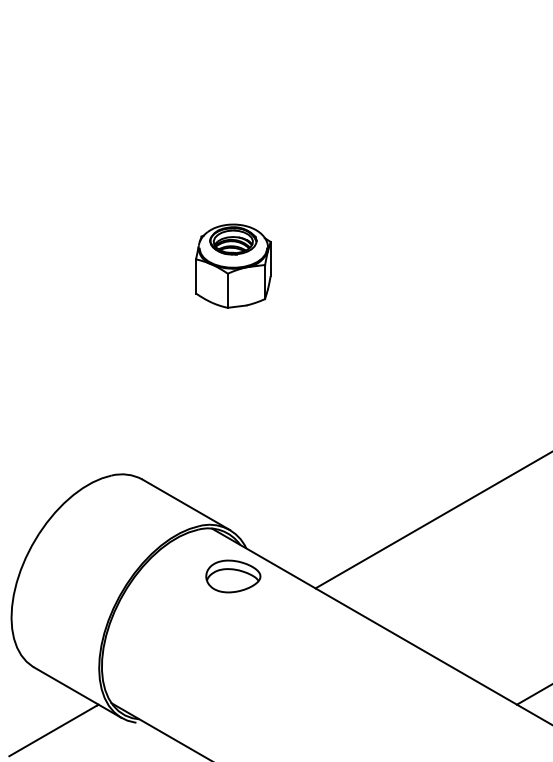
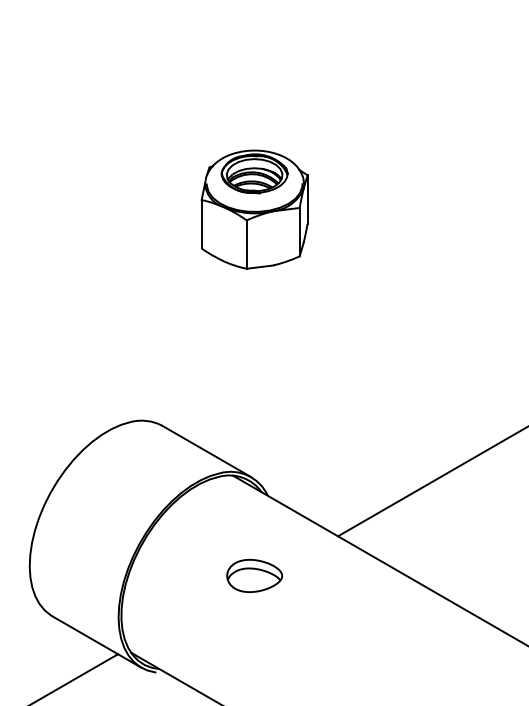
part: (233, 265) -> (254, 208), size x1.4
part: (233, 576) -> (254, 575), moved

